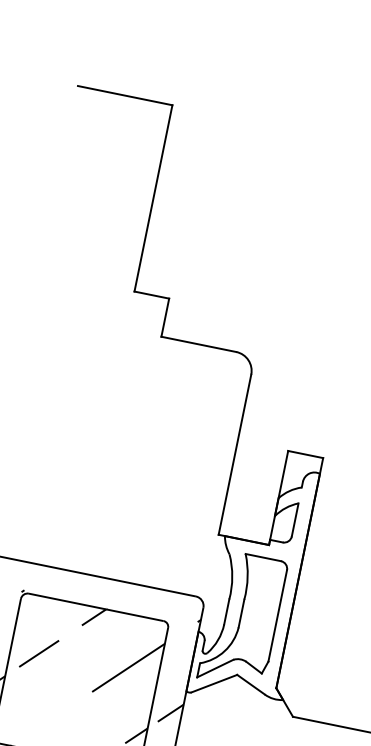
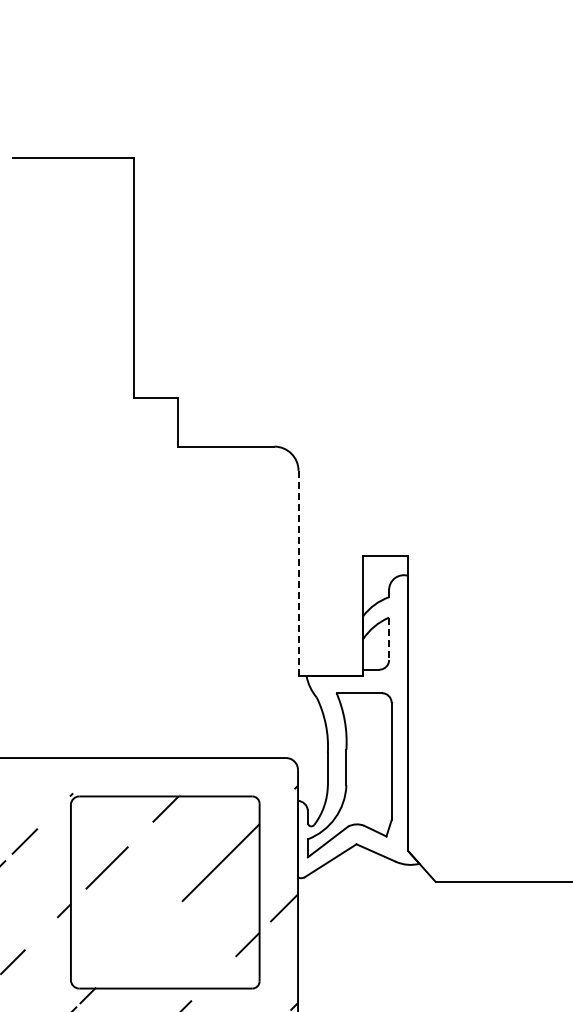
line: (234, 454) -> (298, 573), solid -> dashed
line: (295, 520) -> (389, 639), solid -> dashed

